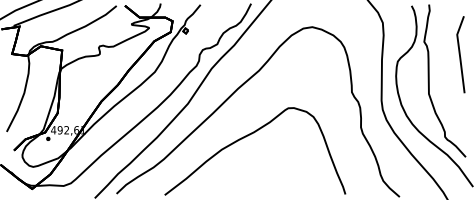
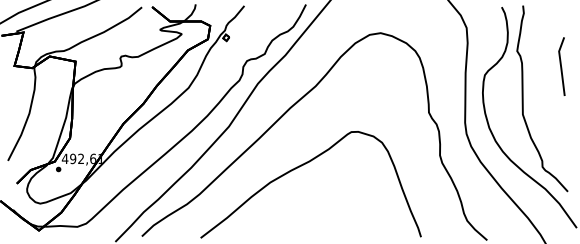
part: (460, 54) -> (561, 66), size x0.62

